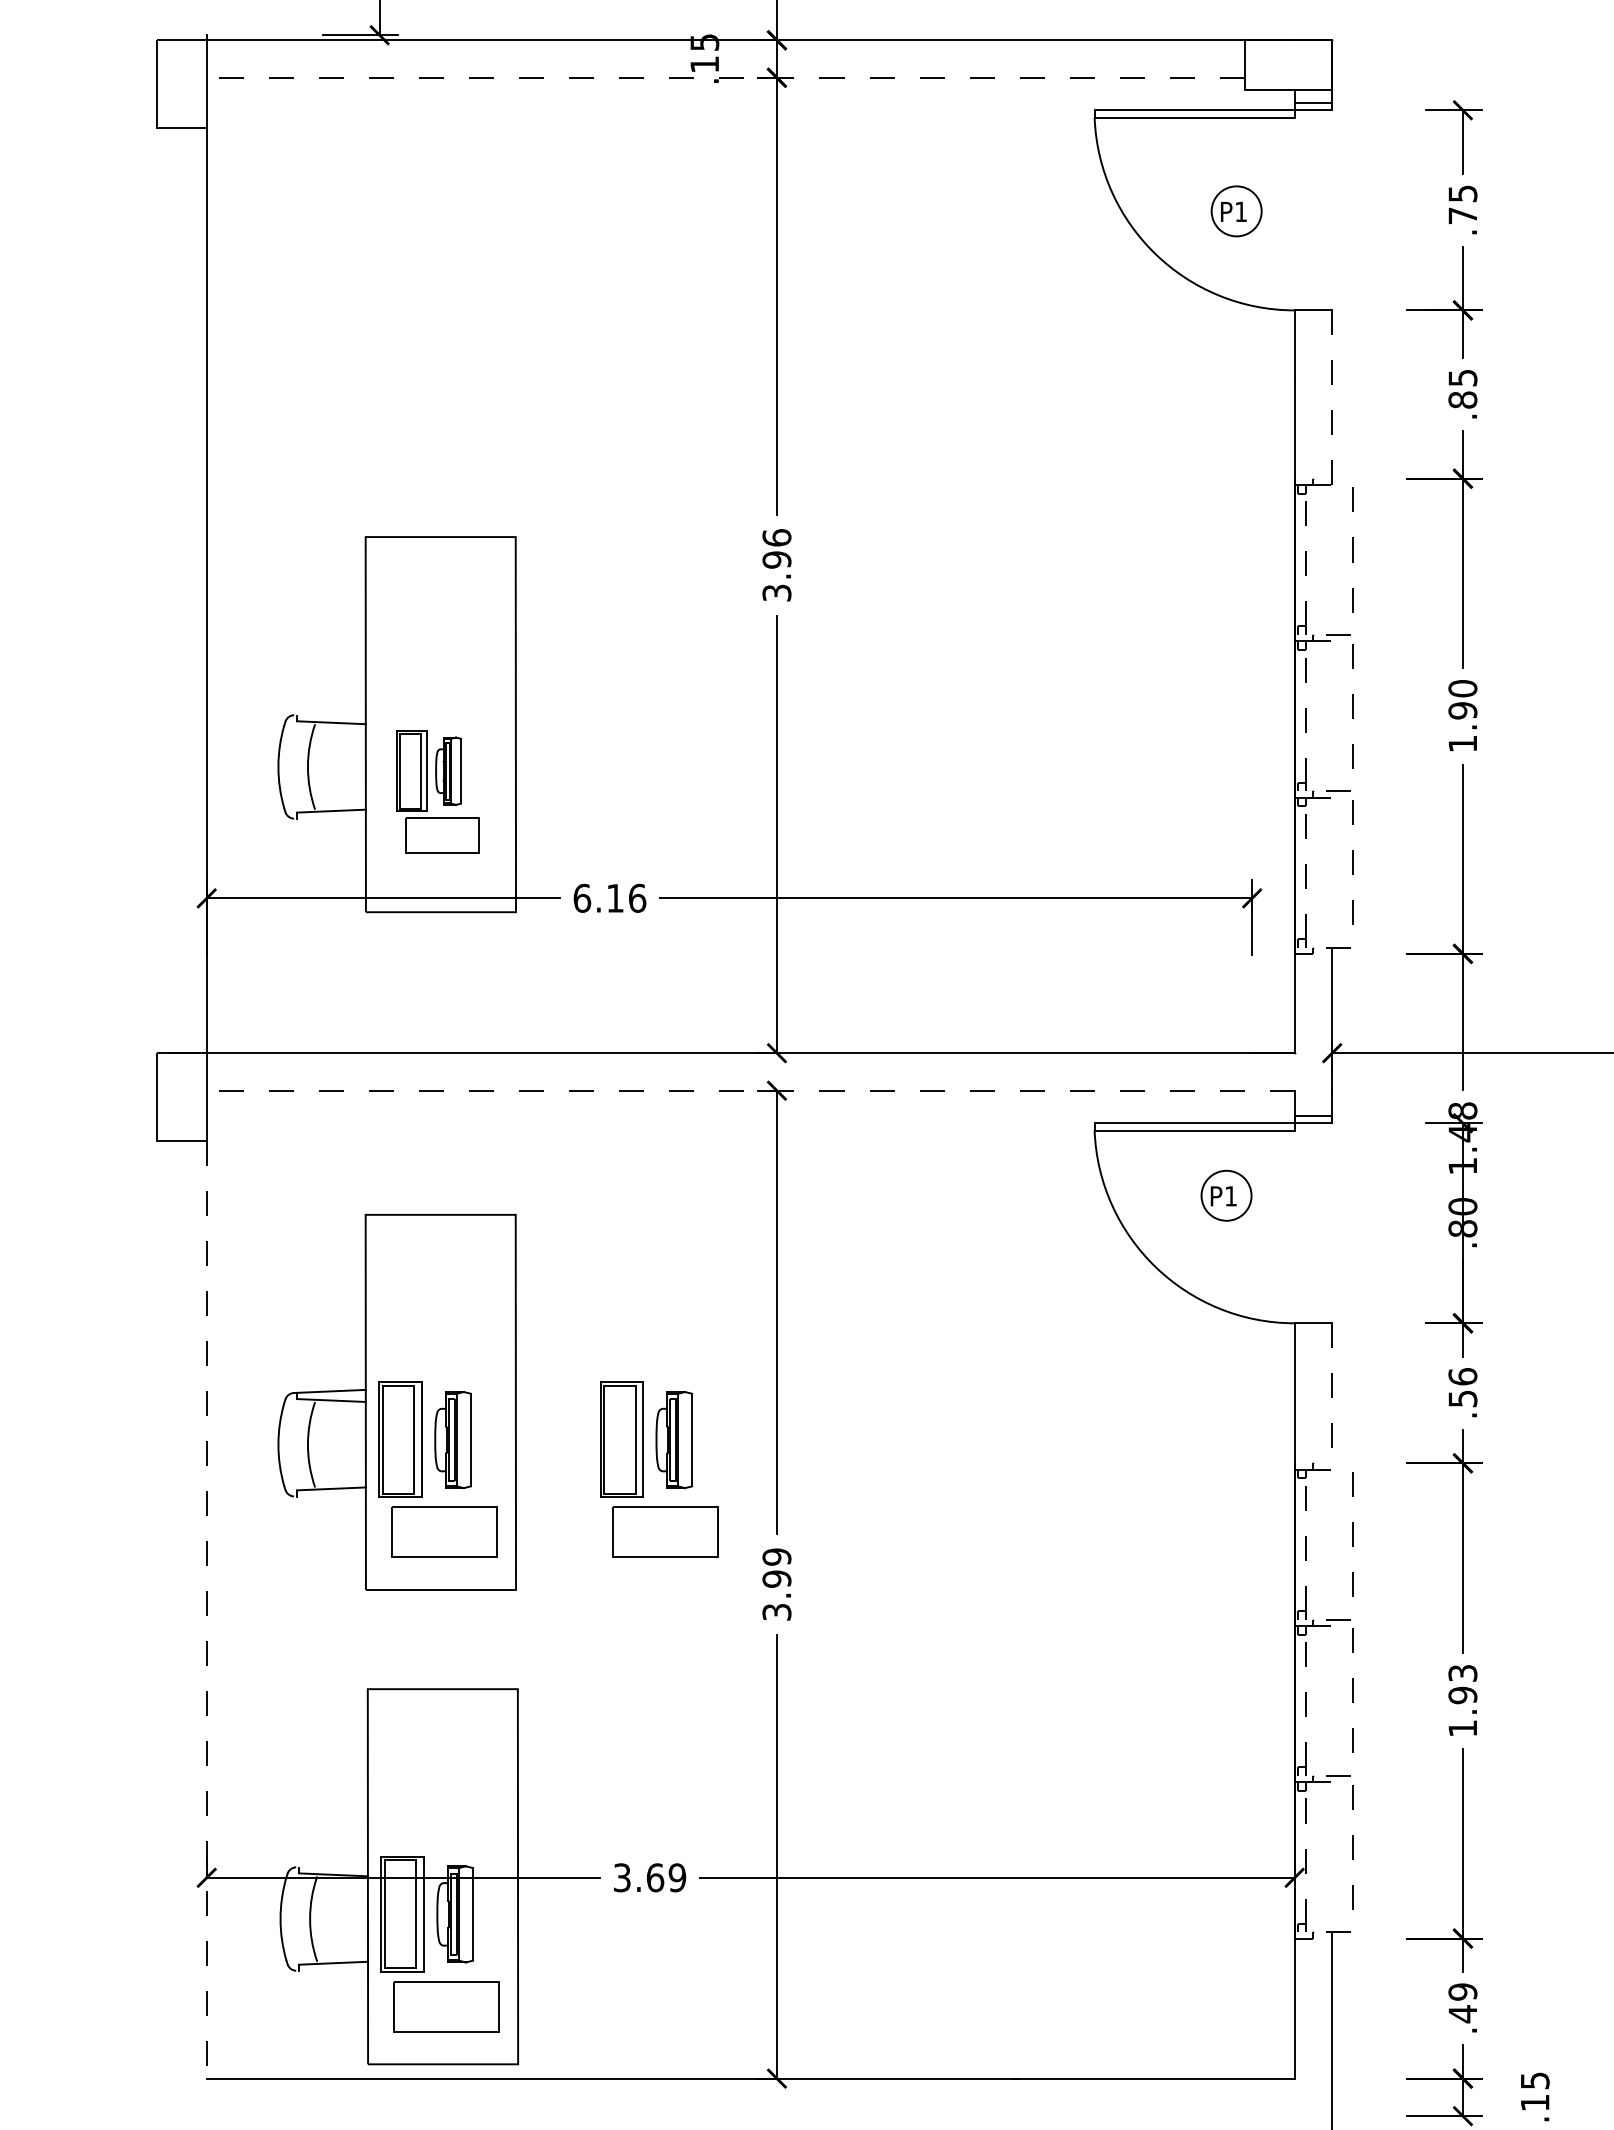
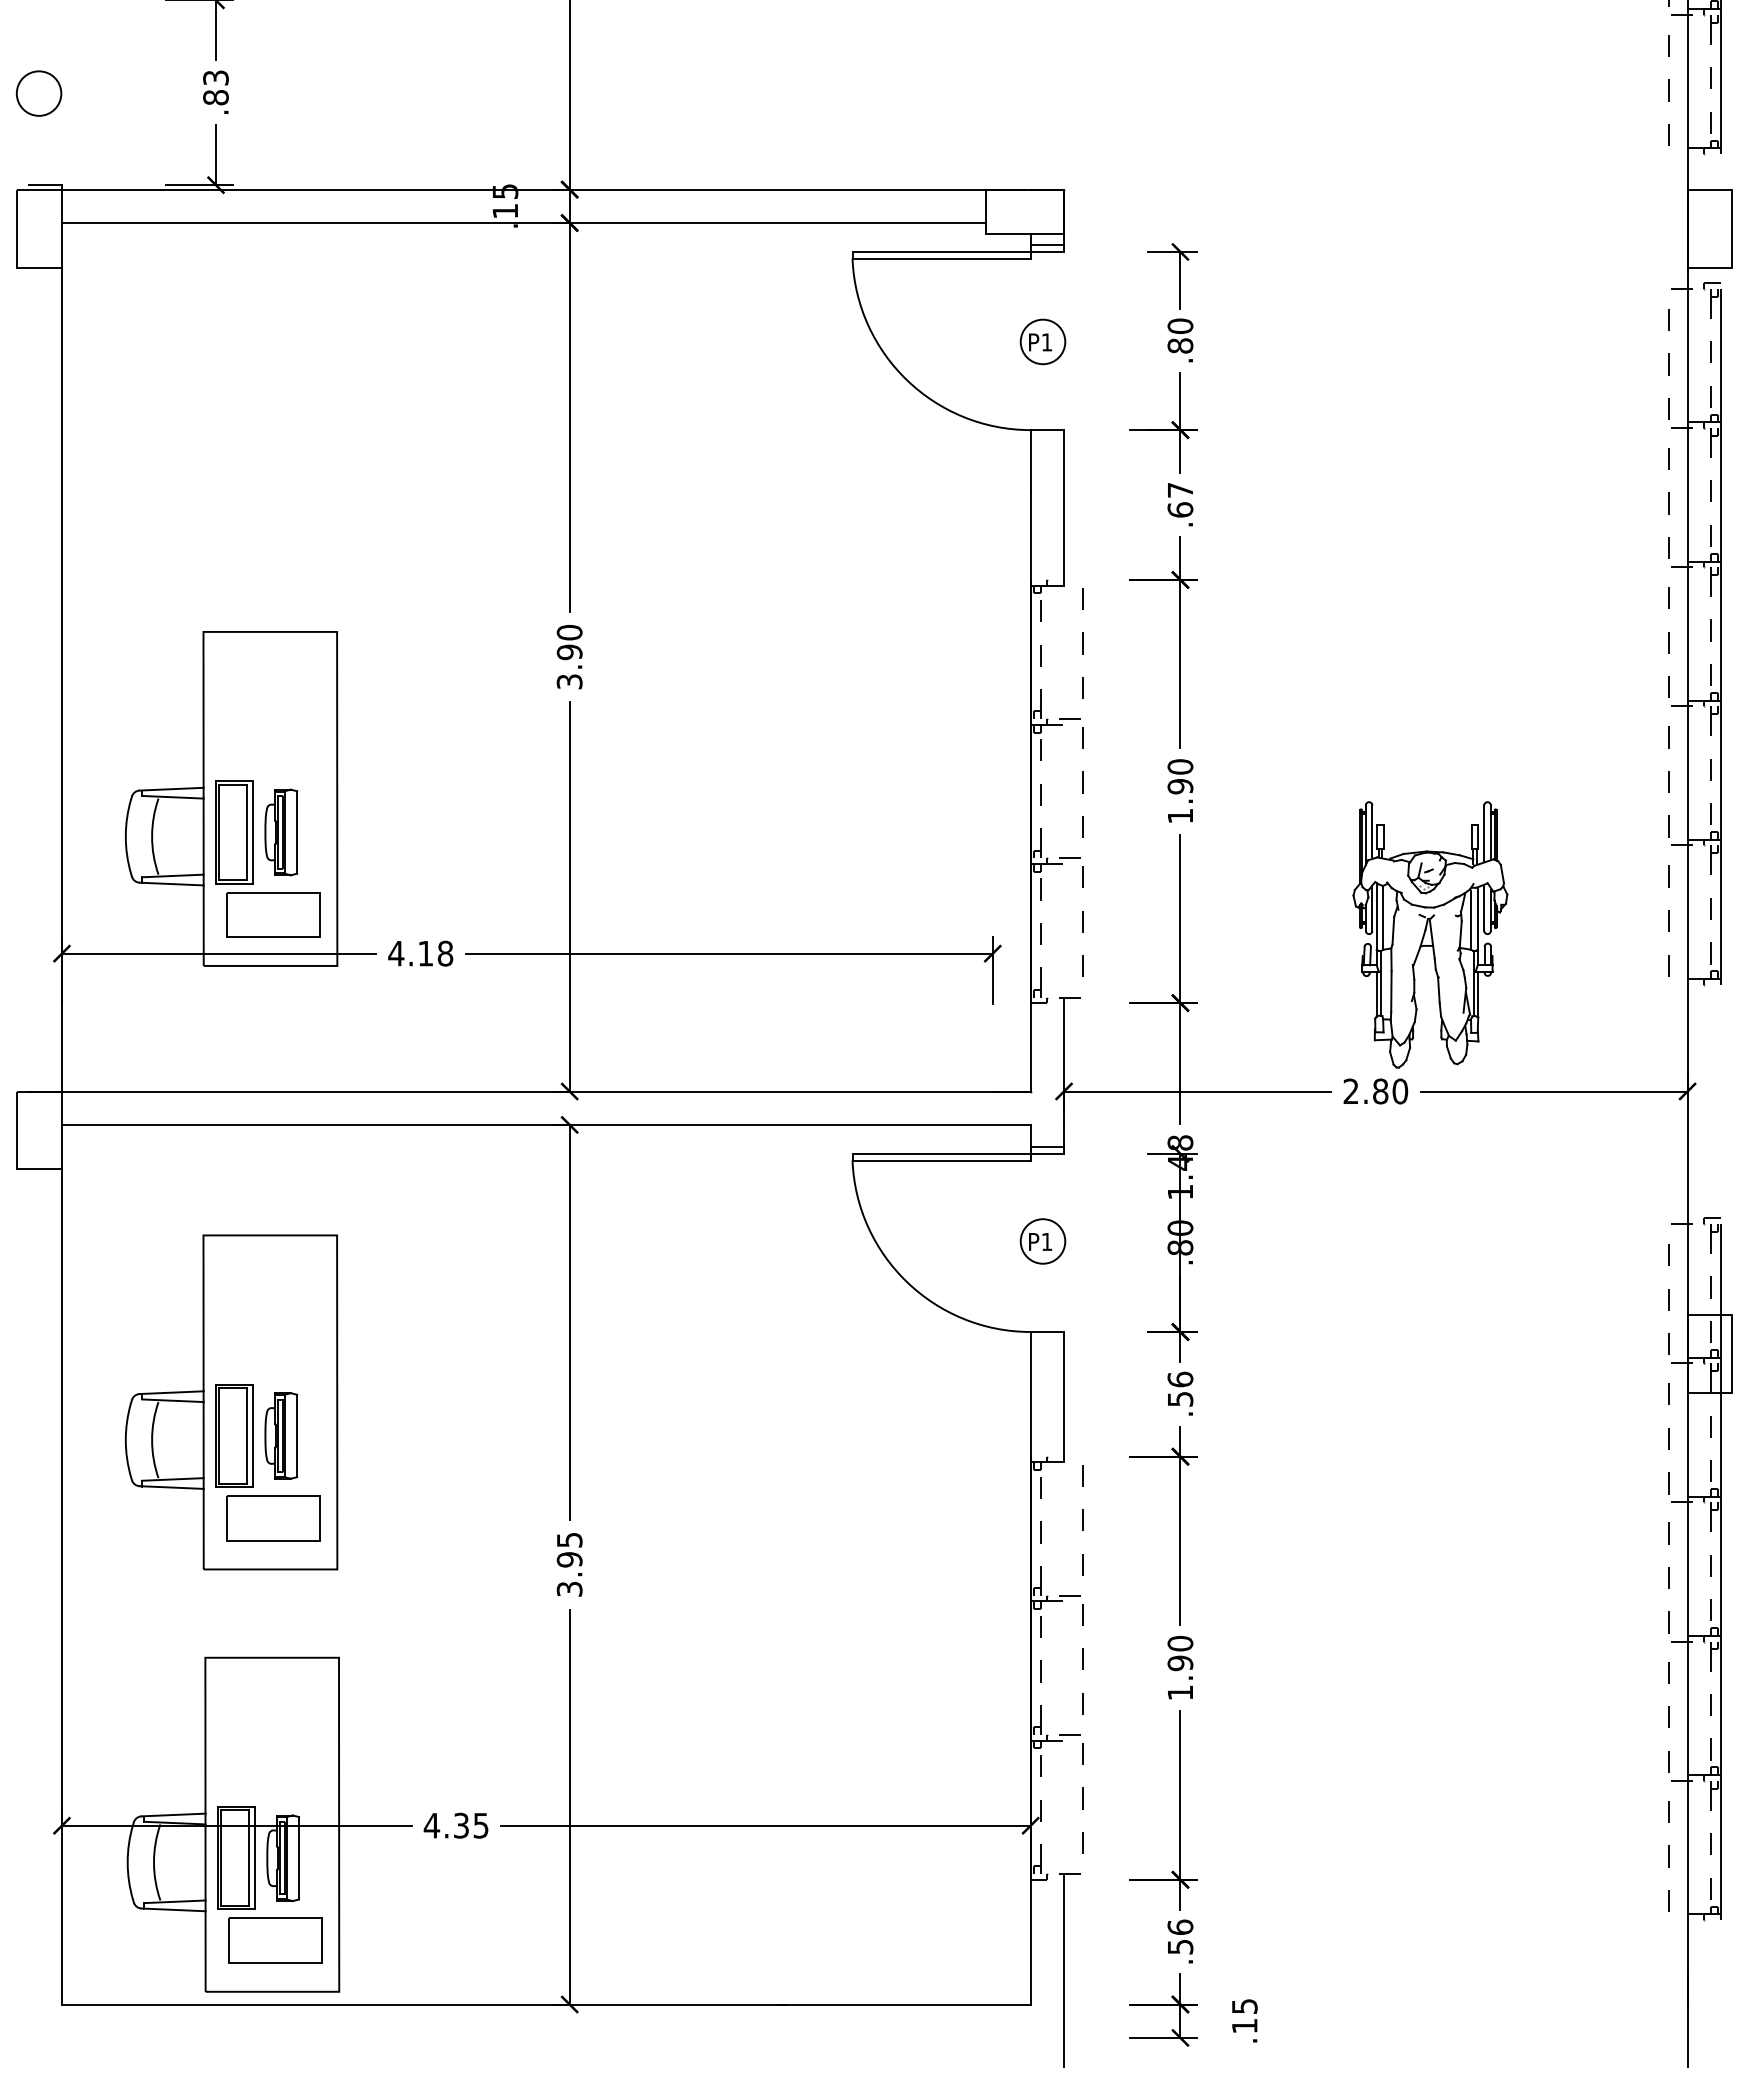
line: (187, 35) -> (44, 185), added
line: (725, 78) -> (523, 223), dashed -> solid
text: (1462, 204) -> (1180, 335), .75 -> .80
part: (1236, 210) -> (1042, 341), moved
text: (1462, 389) -> (1180, 500), .85 -> .67
line: (1332, 397) -> (1064, 507), dashed -> solid
text: (776, 537) -> (569, 632), 3.96 -> 3.90
line: (329, 712) -> (171, 788), added
part: (437, 791) -> (267, 858), size x1.43
line: (329, 819) -> (171, 883), added
text: (609, 898) -> (420, 953), 6.16 -> 4.18
line: (749, 1090) -> (545, 1124), dashed -> solid
part: (1225, 1195) -> (1042, 1241), moved
line: (1332, 1396) -> (1064, 1397), dashed -> solid
part: (658, 1469) -> (464, 1462), removed
line: (329, 1497) -> (171, 1487), added
text: (776, 1556) -> (569, 1539), 3.99 -> 3.95
line: (206, 1609) -> (61, 1586), dashed -> solid
text: (1462, 1673) -> (1180, 1643), 1.93 -> 1.90
line: (331, 1865) -> (173, 1814), added
text: (648, 1877) -> (455, 1825), 3.69 -> 4.35
line: (331, 1971) -> (173, 1909), added
text: (1462, 2003) -> (1180, 1937), .49 -> .56

